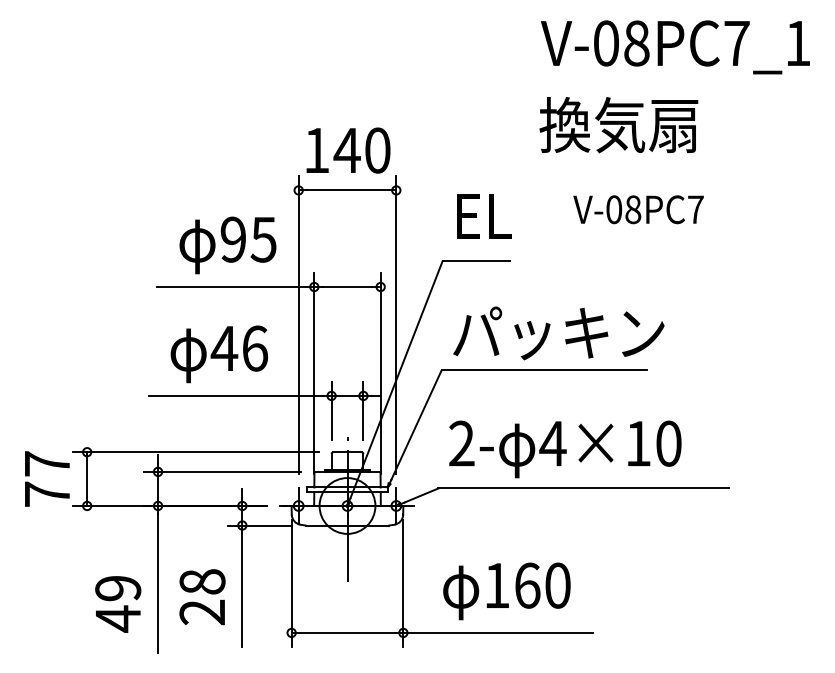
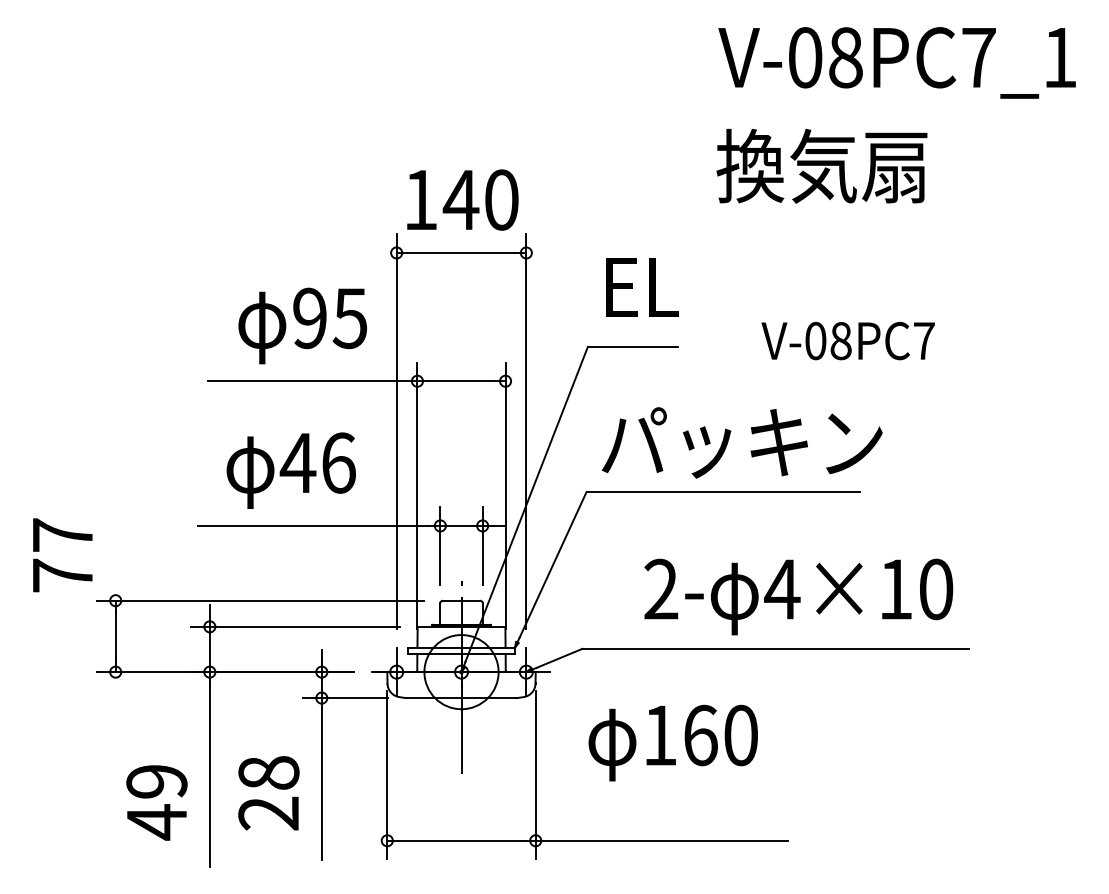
text: (638, 209) -> (848, 340), moved
text: (565, 449) -> (798, 597), moved
text: (47, 478) -> (62, 554), moved
text: (506, 591) -> (672, 743), moved

